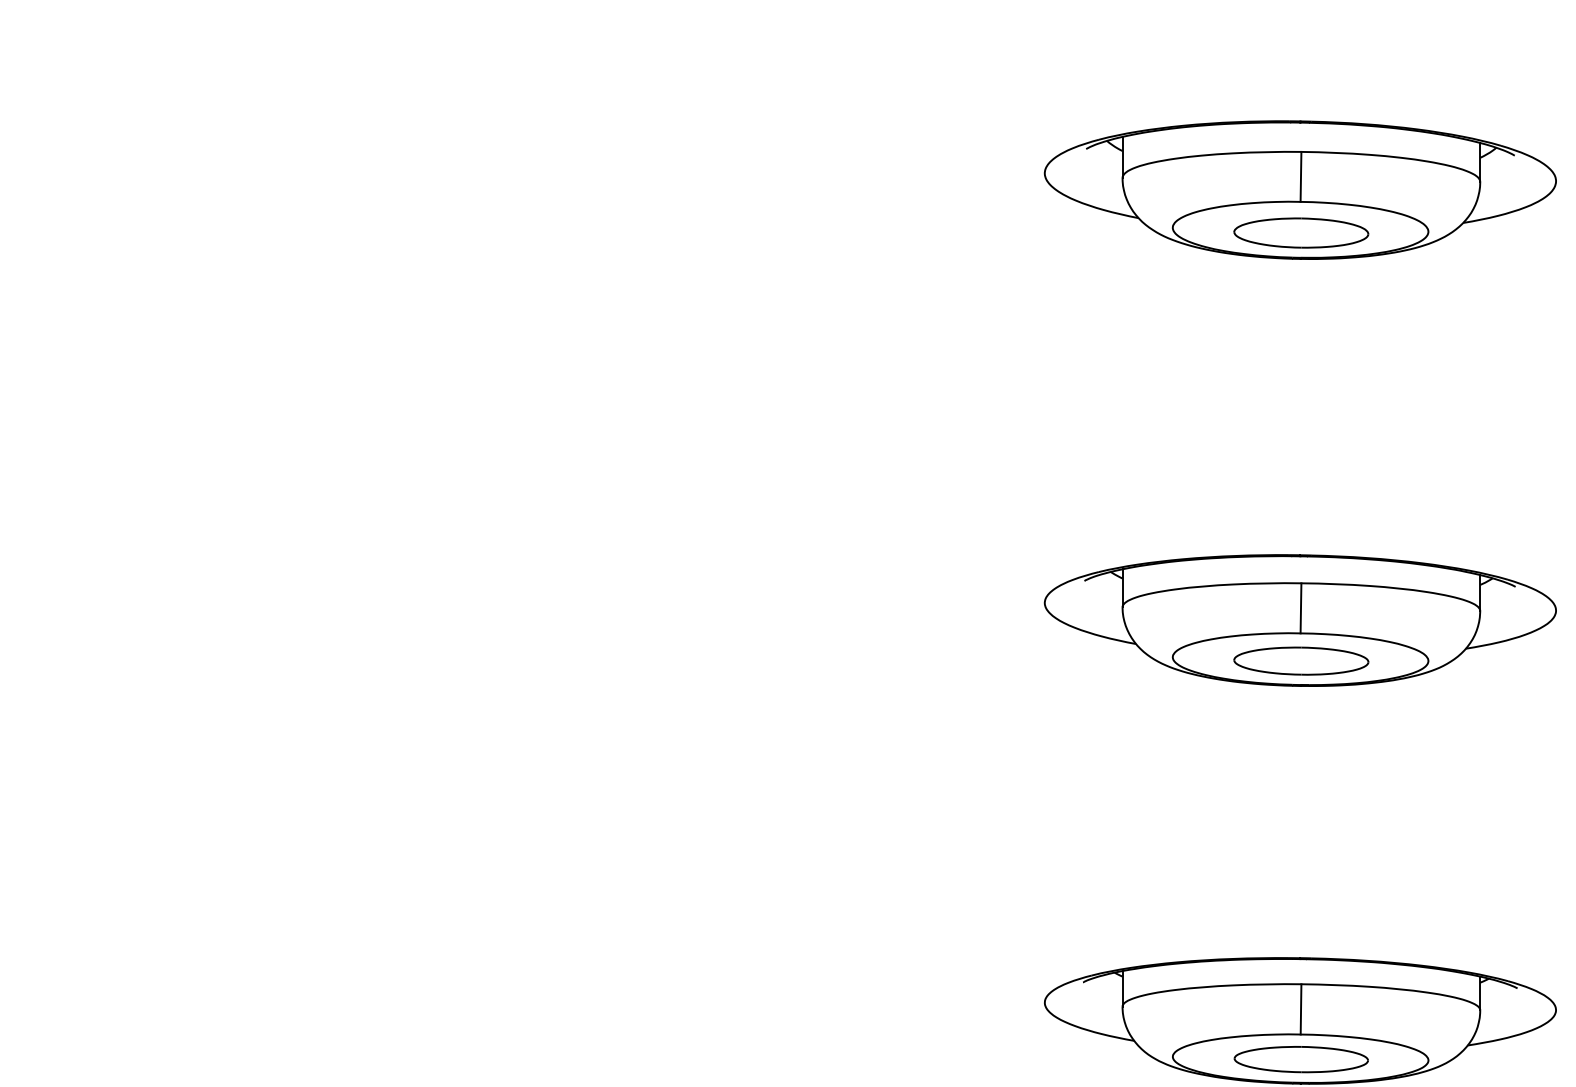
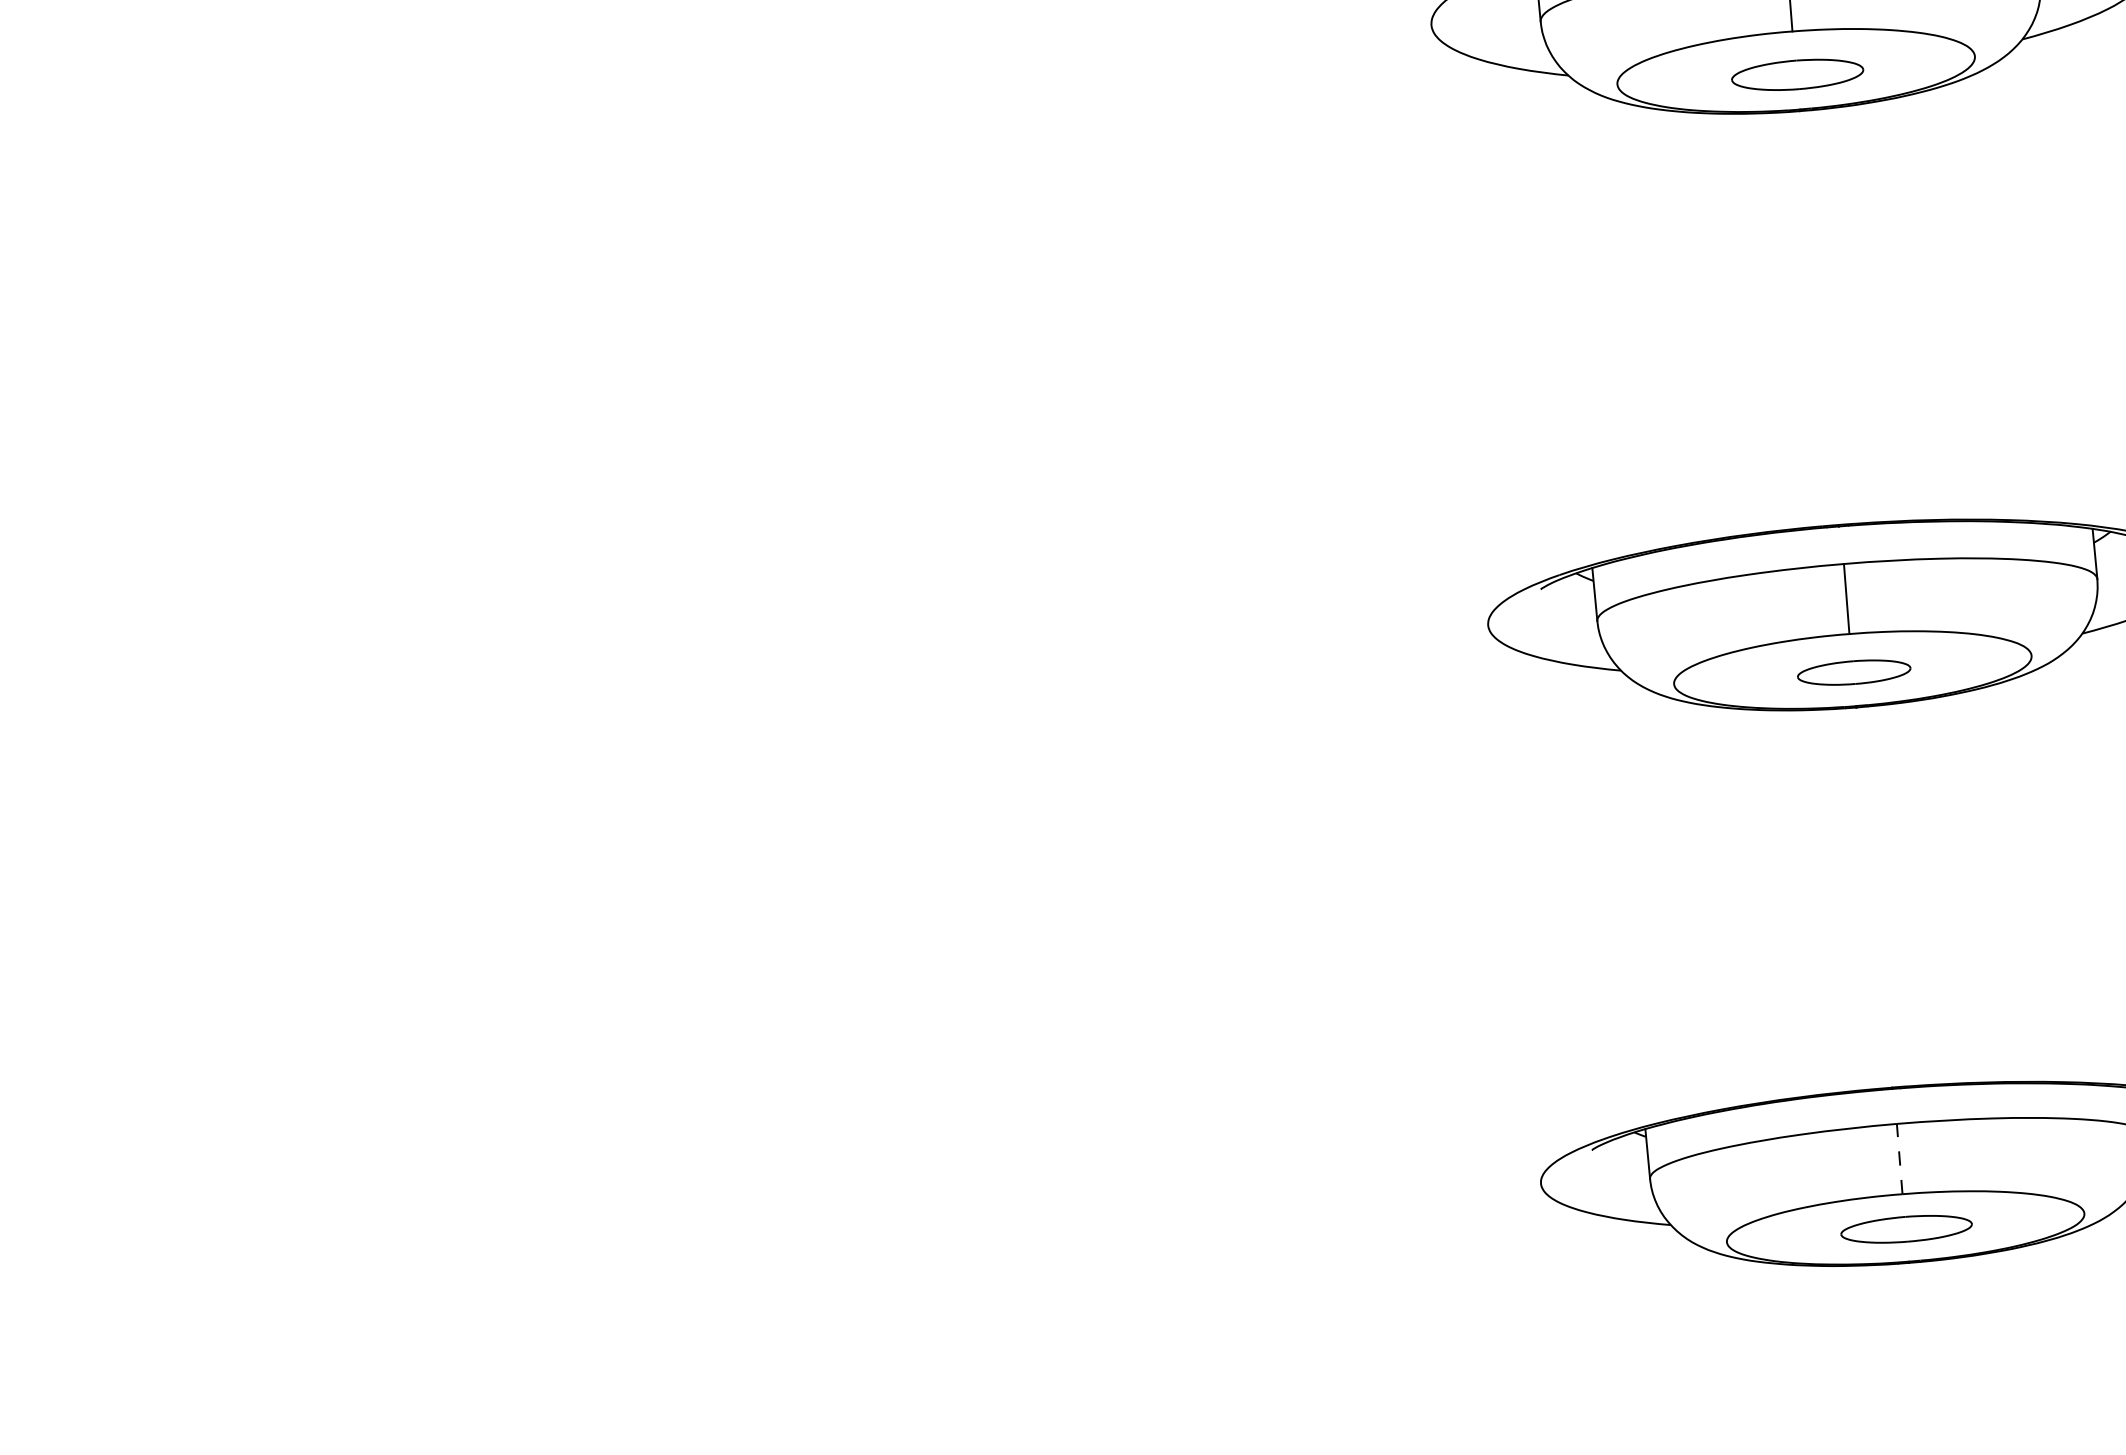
part: (1301, 232) -> (1797, 74), size x0.7
part: (1301, 660) -> (1854, 671), size x0.6
line: (1301, 1008) -> (1900, 1157), solid -> dashed
part: (1300, 1059) -> (1905, 1229), size x0.7

